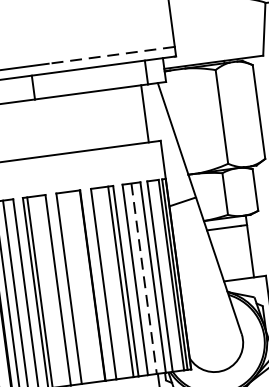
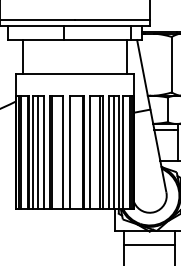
line: (110, 55) -> (111, 20), dashed -> solid
line: (143, 279) -> (113, 153), dashed -> solid

